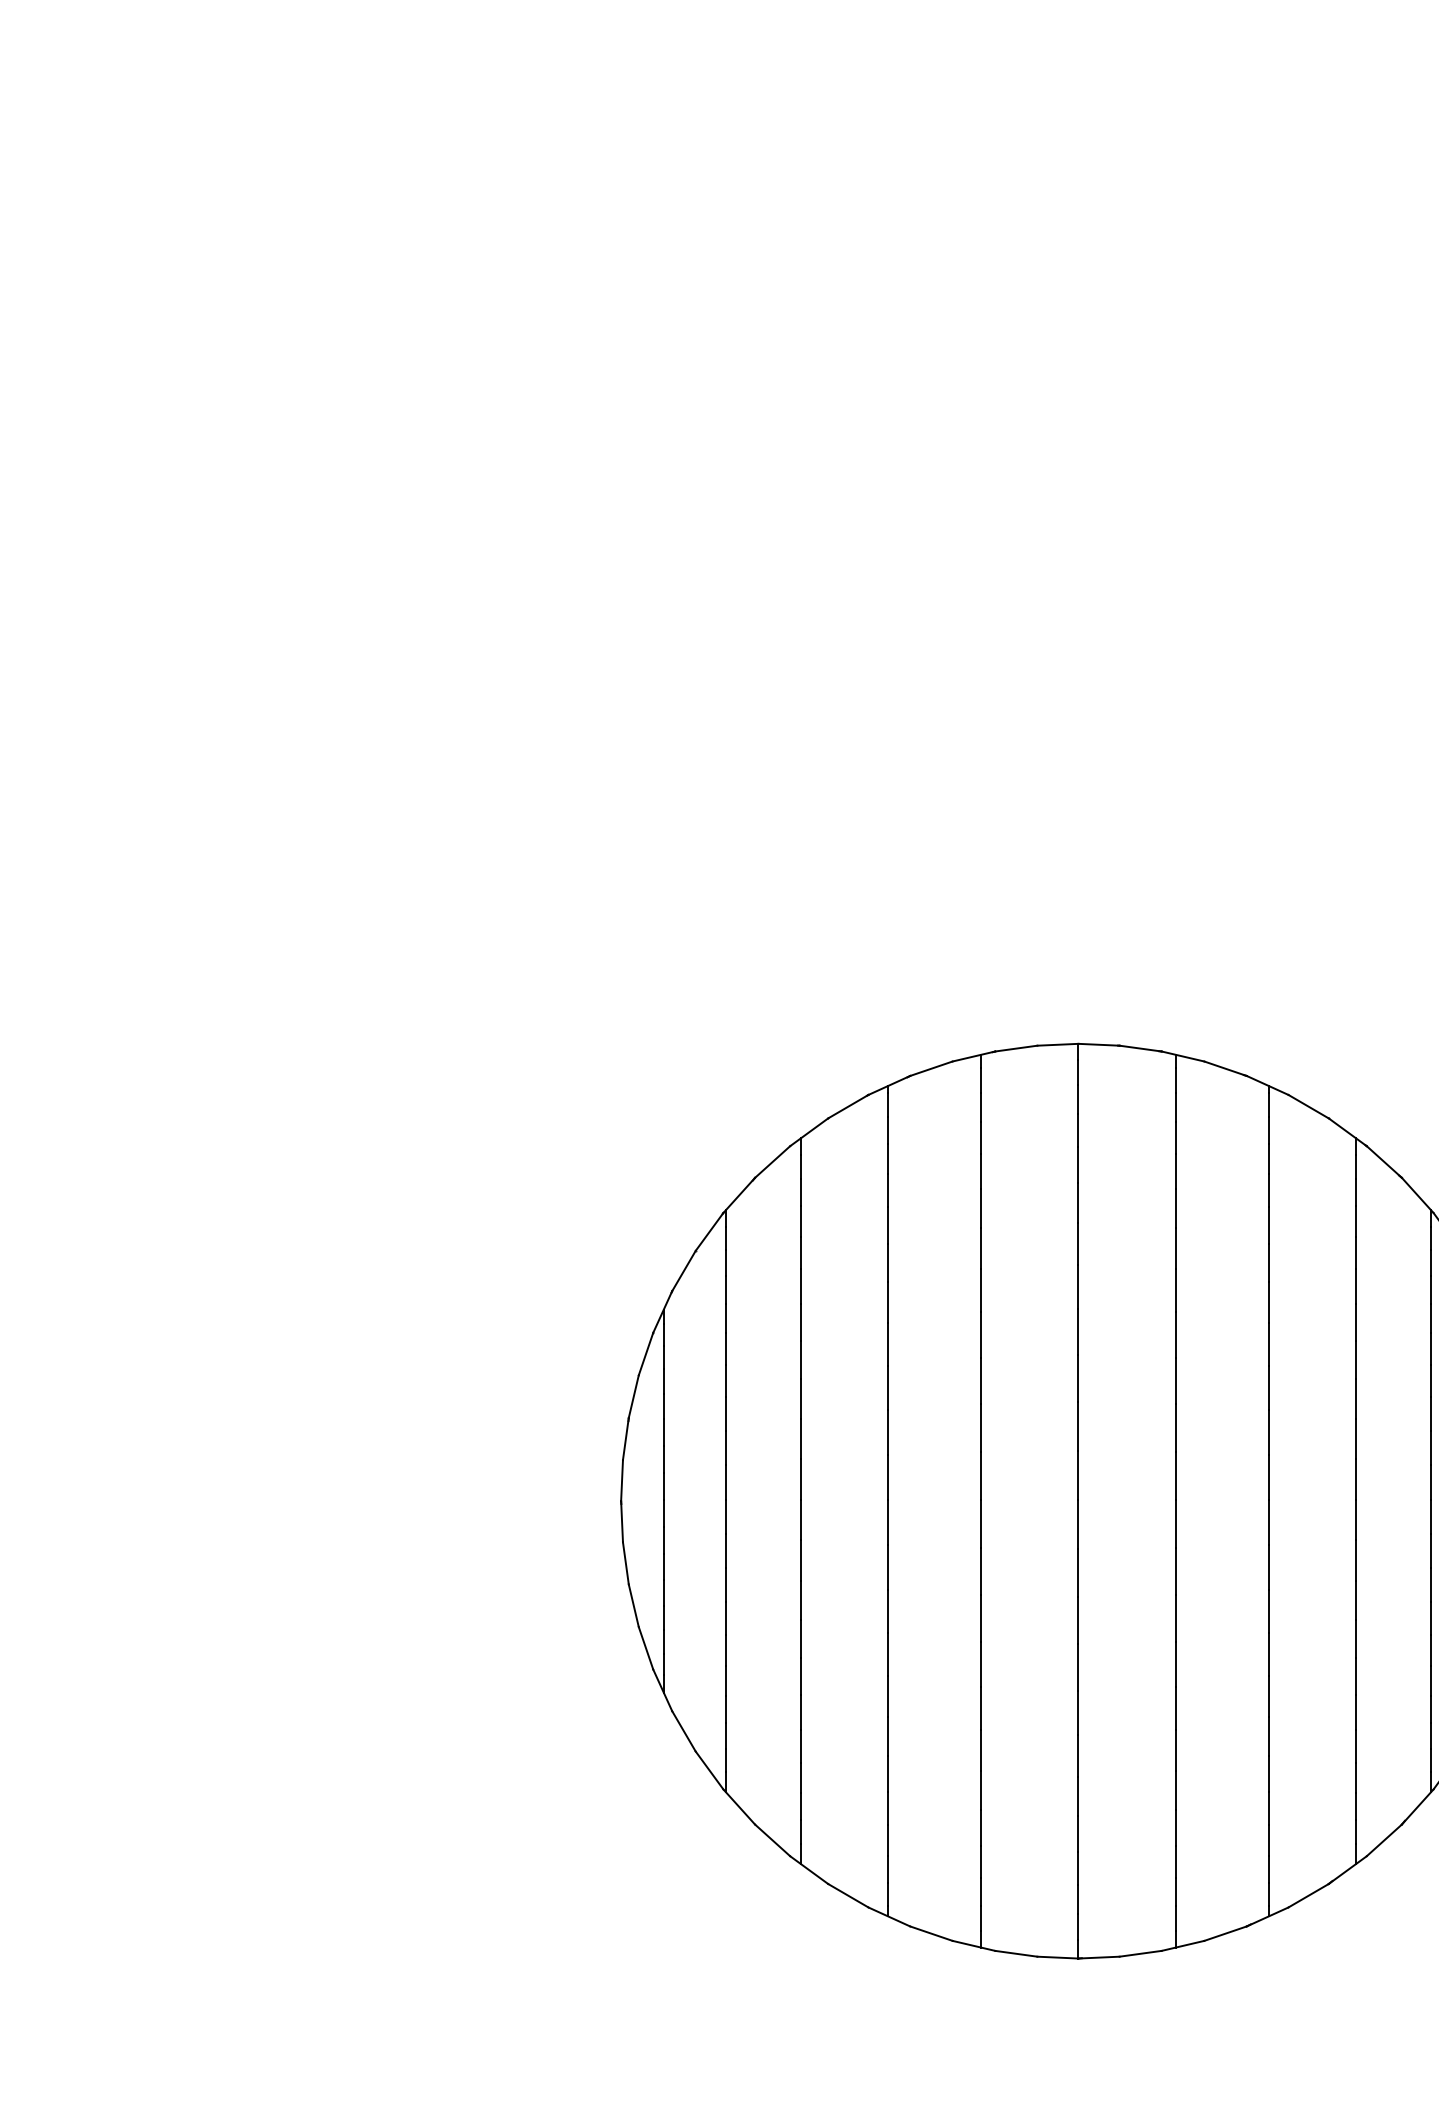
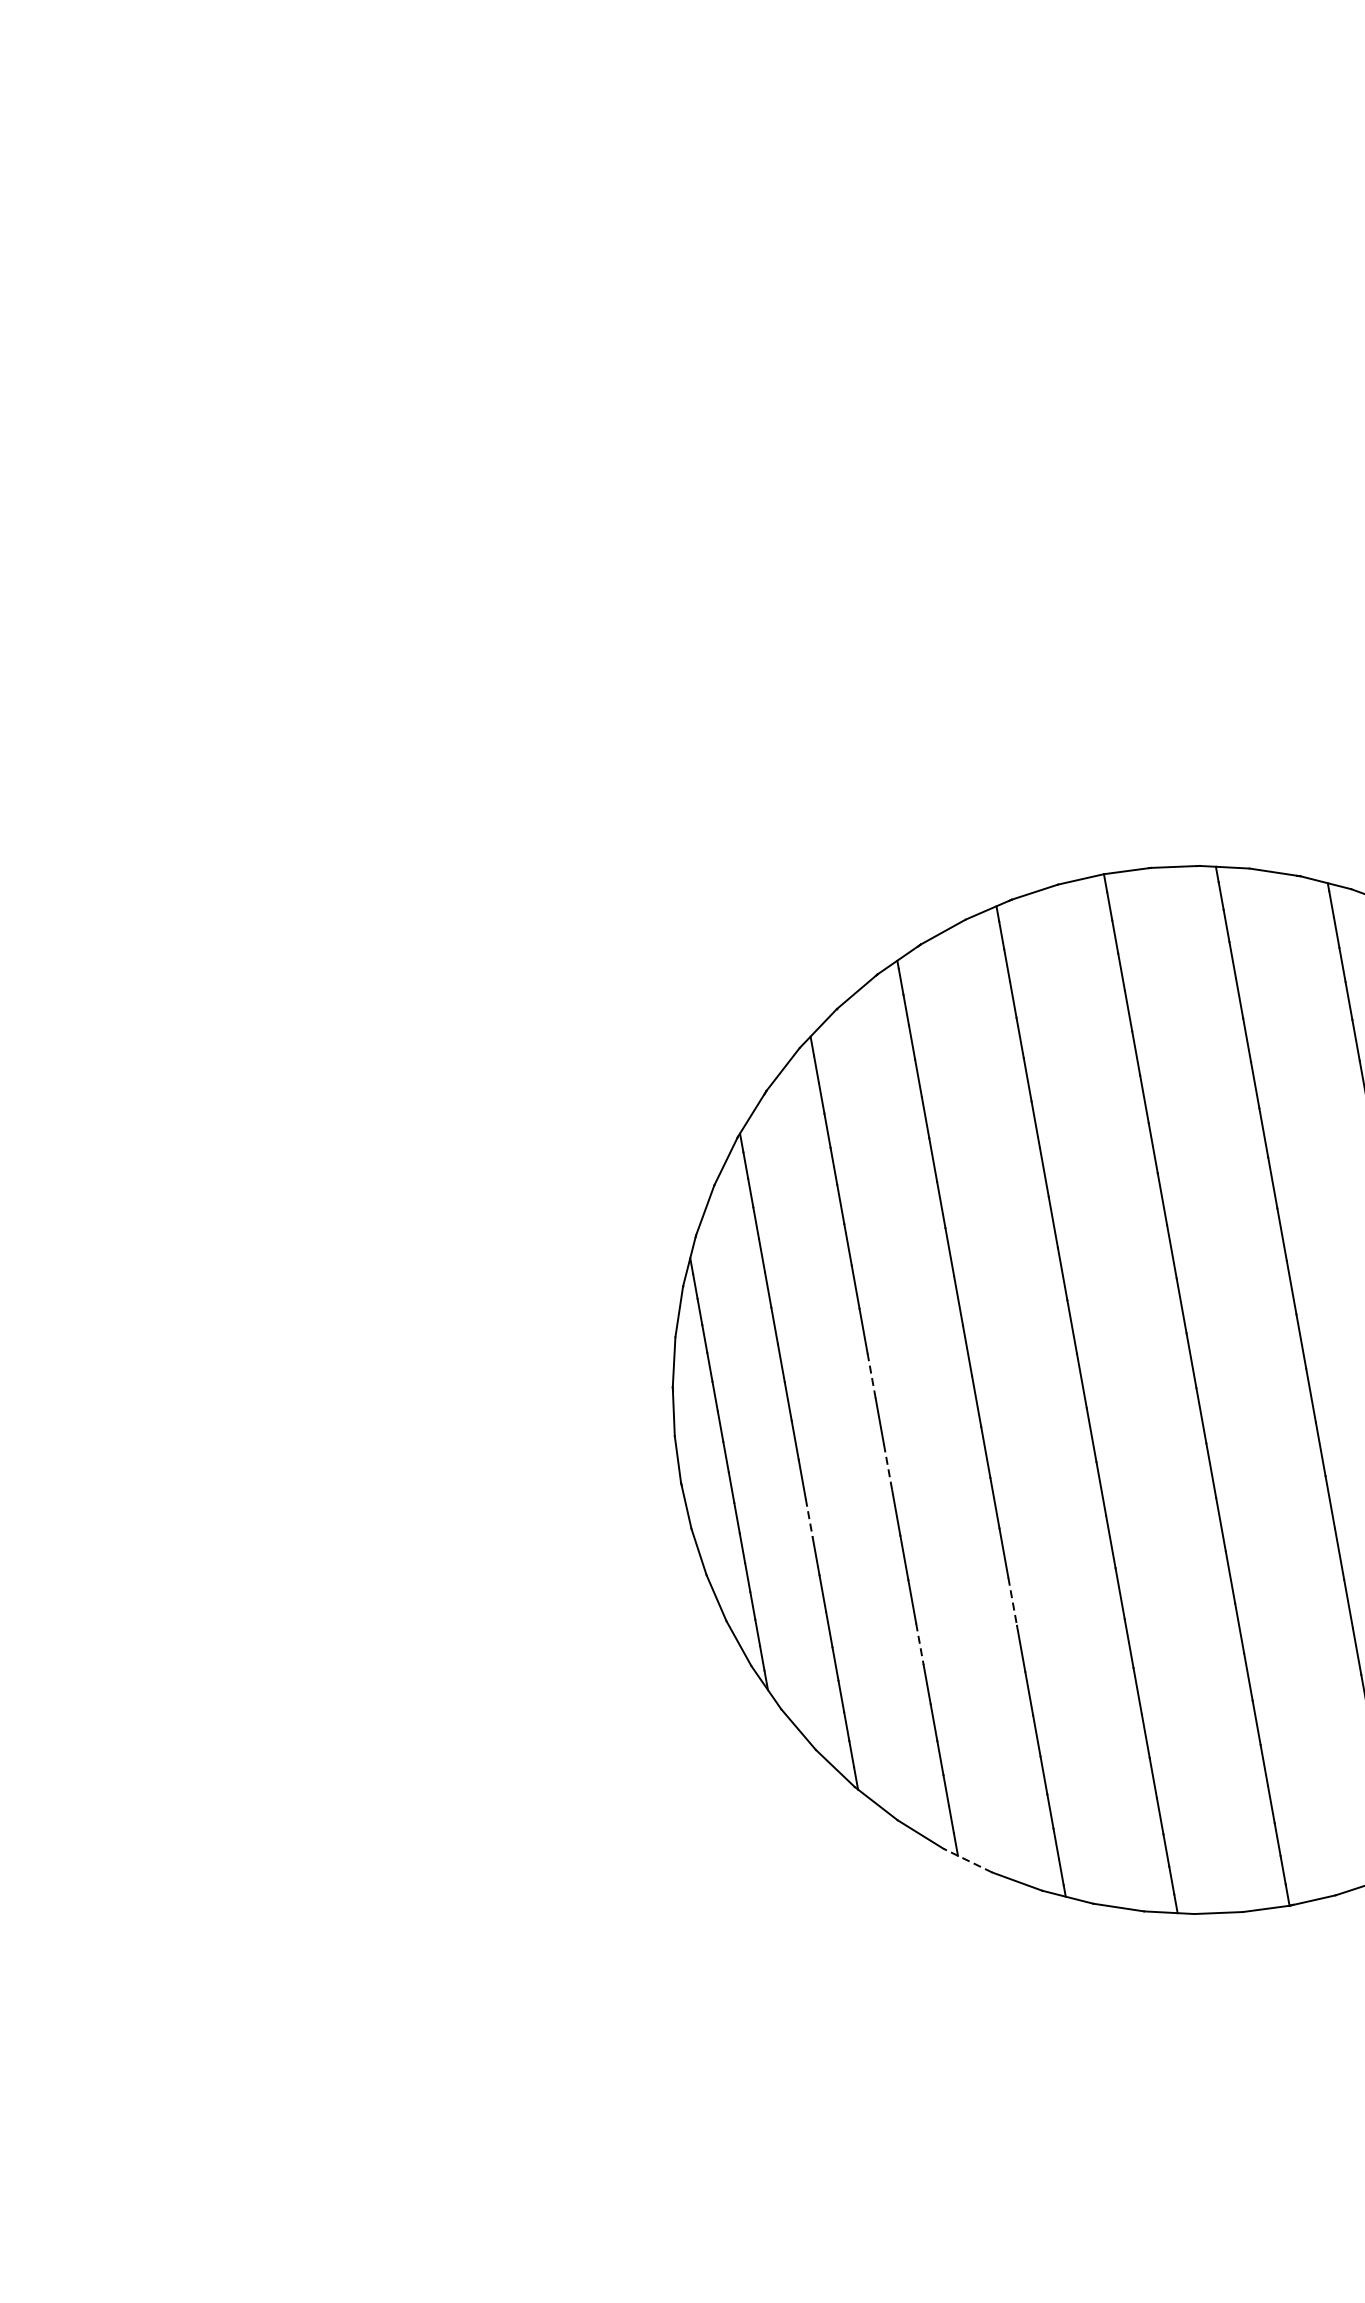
line: (801, 1439) -> (871, 1376), solid -> dashed
line: (801, 1520) -> (888, 1467), solid -> dashed
line: (725, 1551) -> (808, 1518), solid -> dashed
line: (887, 1655) -> (1012, 1602), solid -> dashed
line: (801, 1677) -> (920, 1645), solid -> dashed
line: (809, 1870) -> (968, 1861), solid -> dashed

